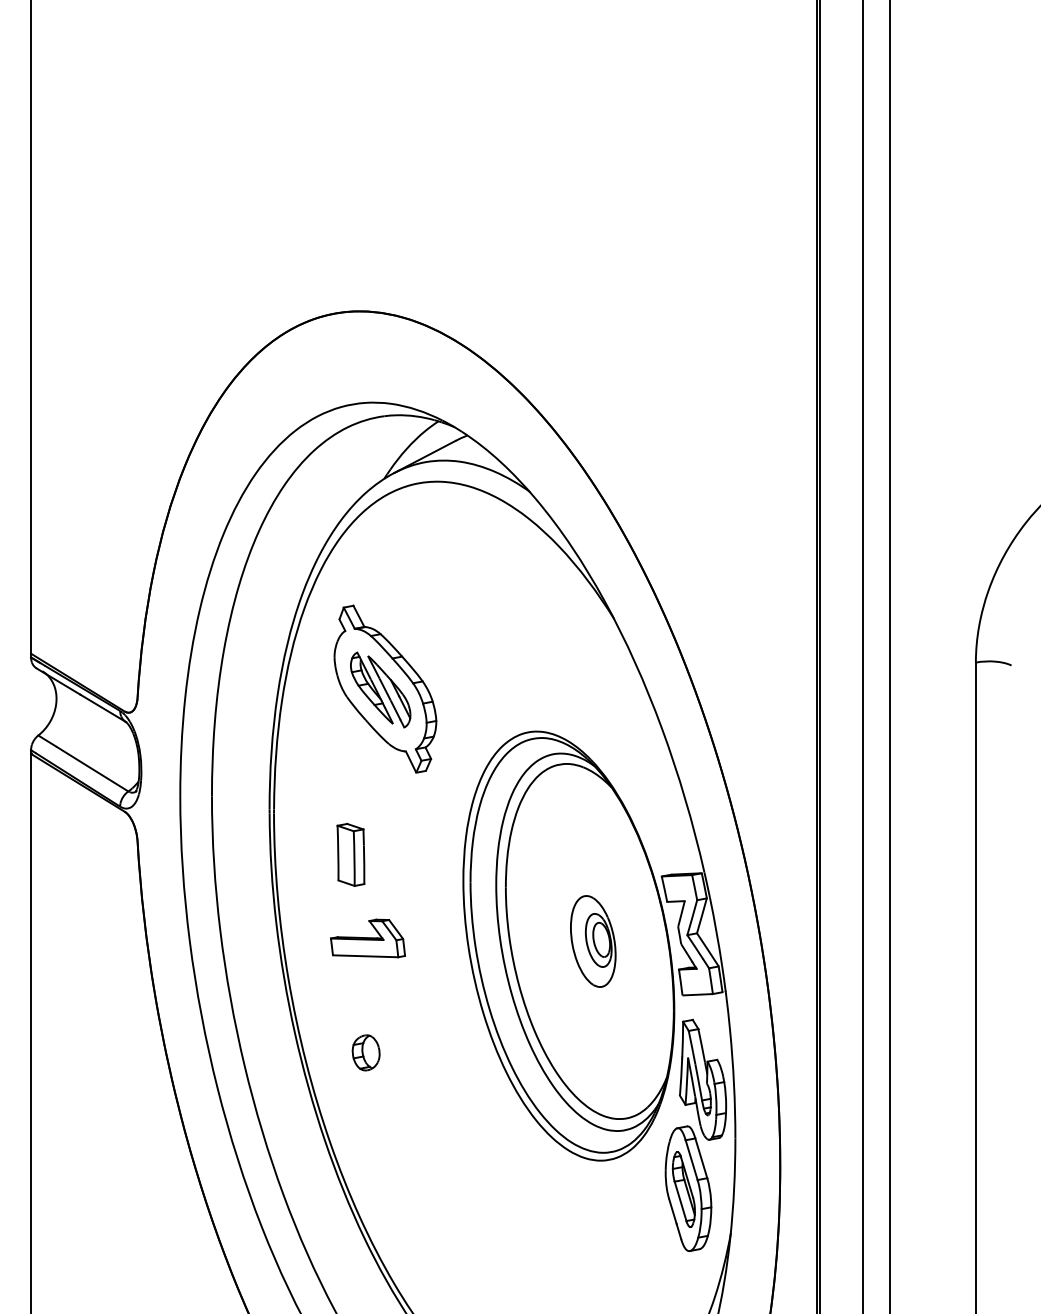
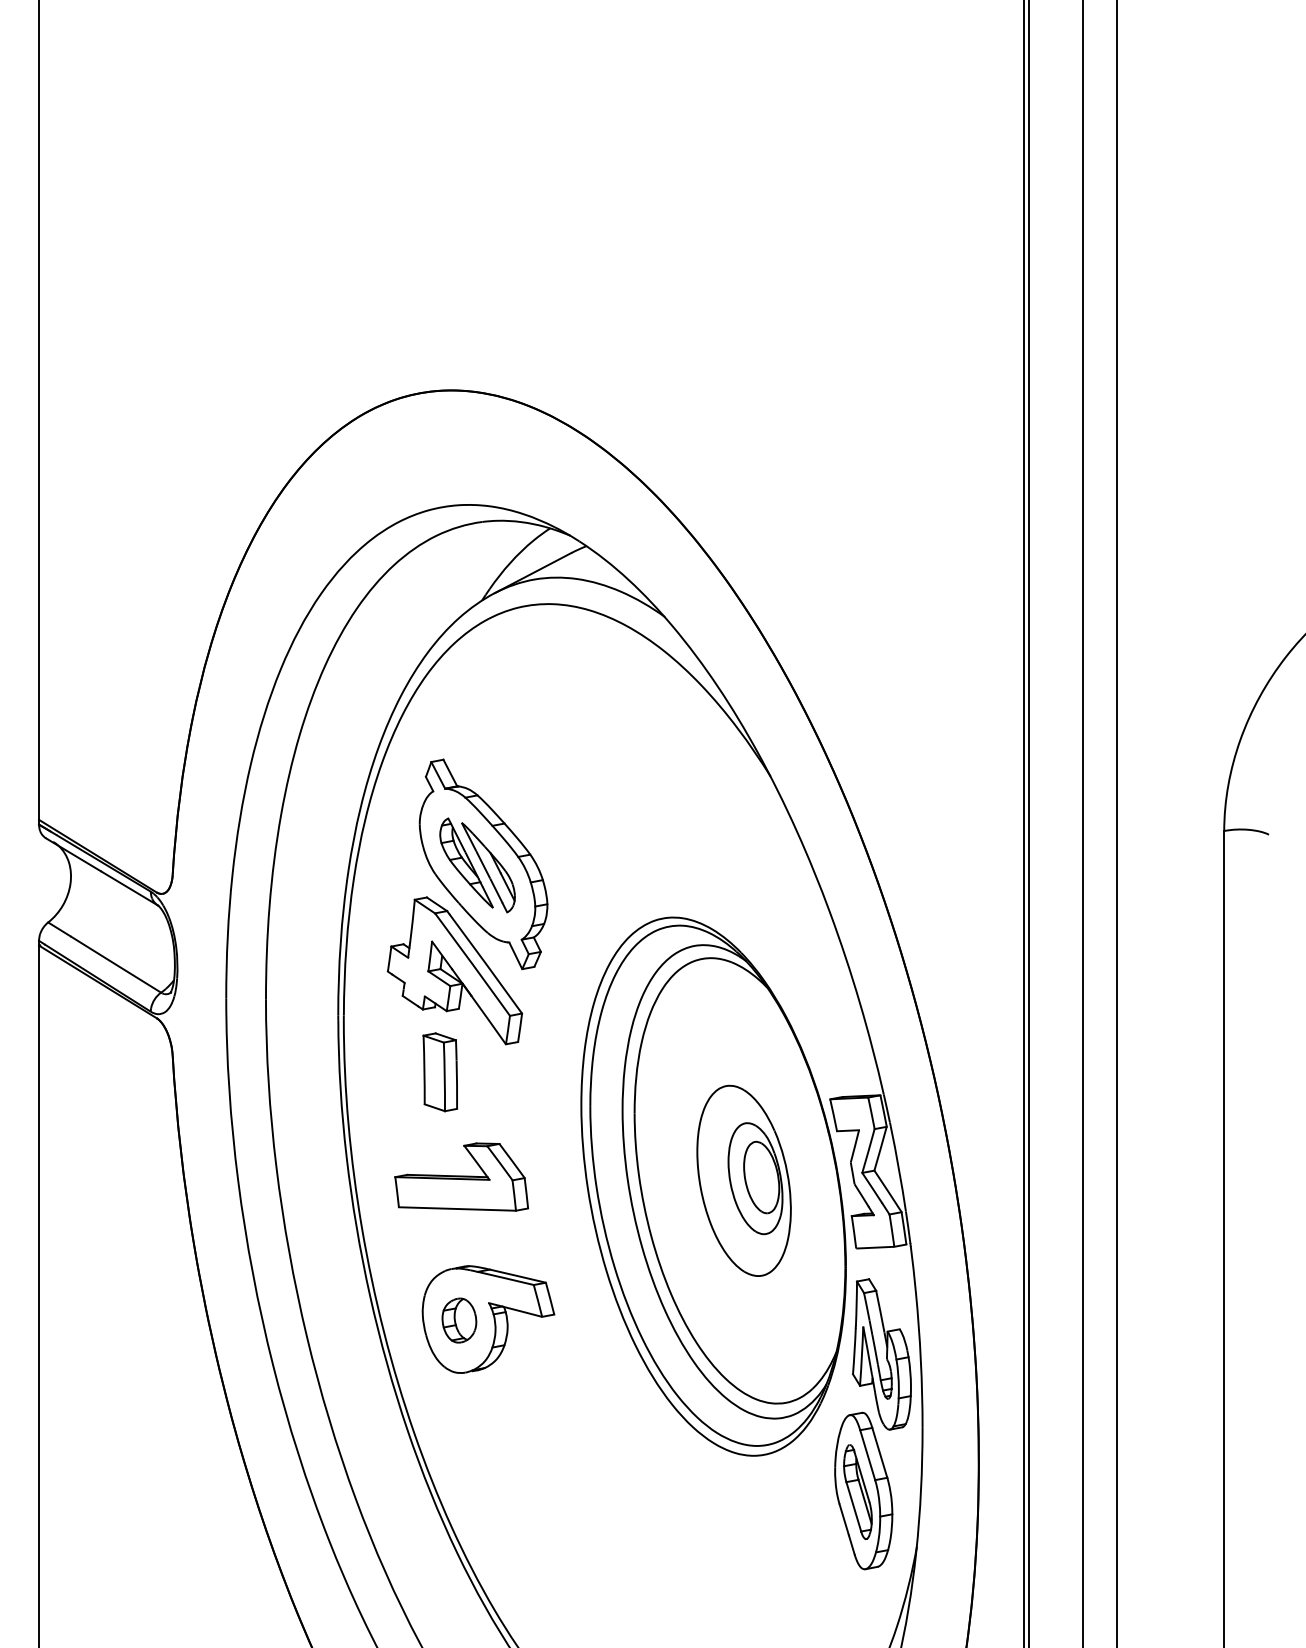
part: (362, 773) -> (454, 970), added
part: (367, 938) -> (461, 1177), size x1.43
part: (593, 941) -> (744, 1180), size x1.67
part: (389, 1051) -> (488, 1318), added

